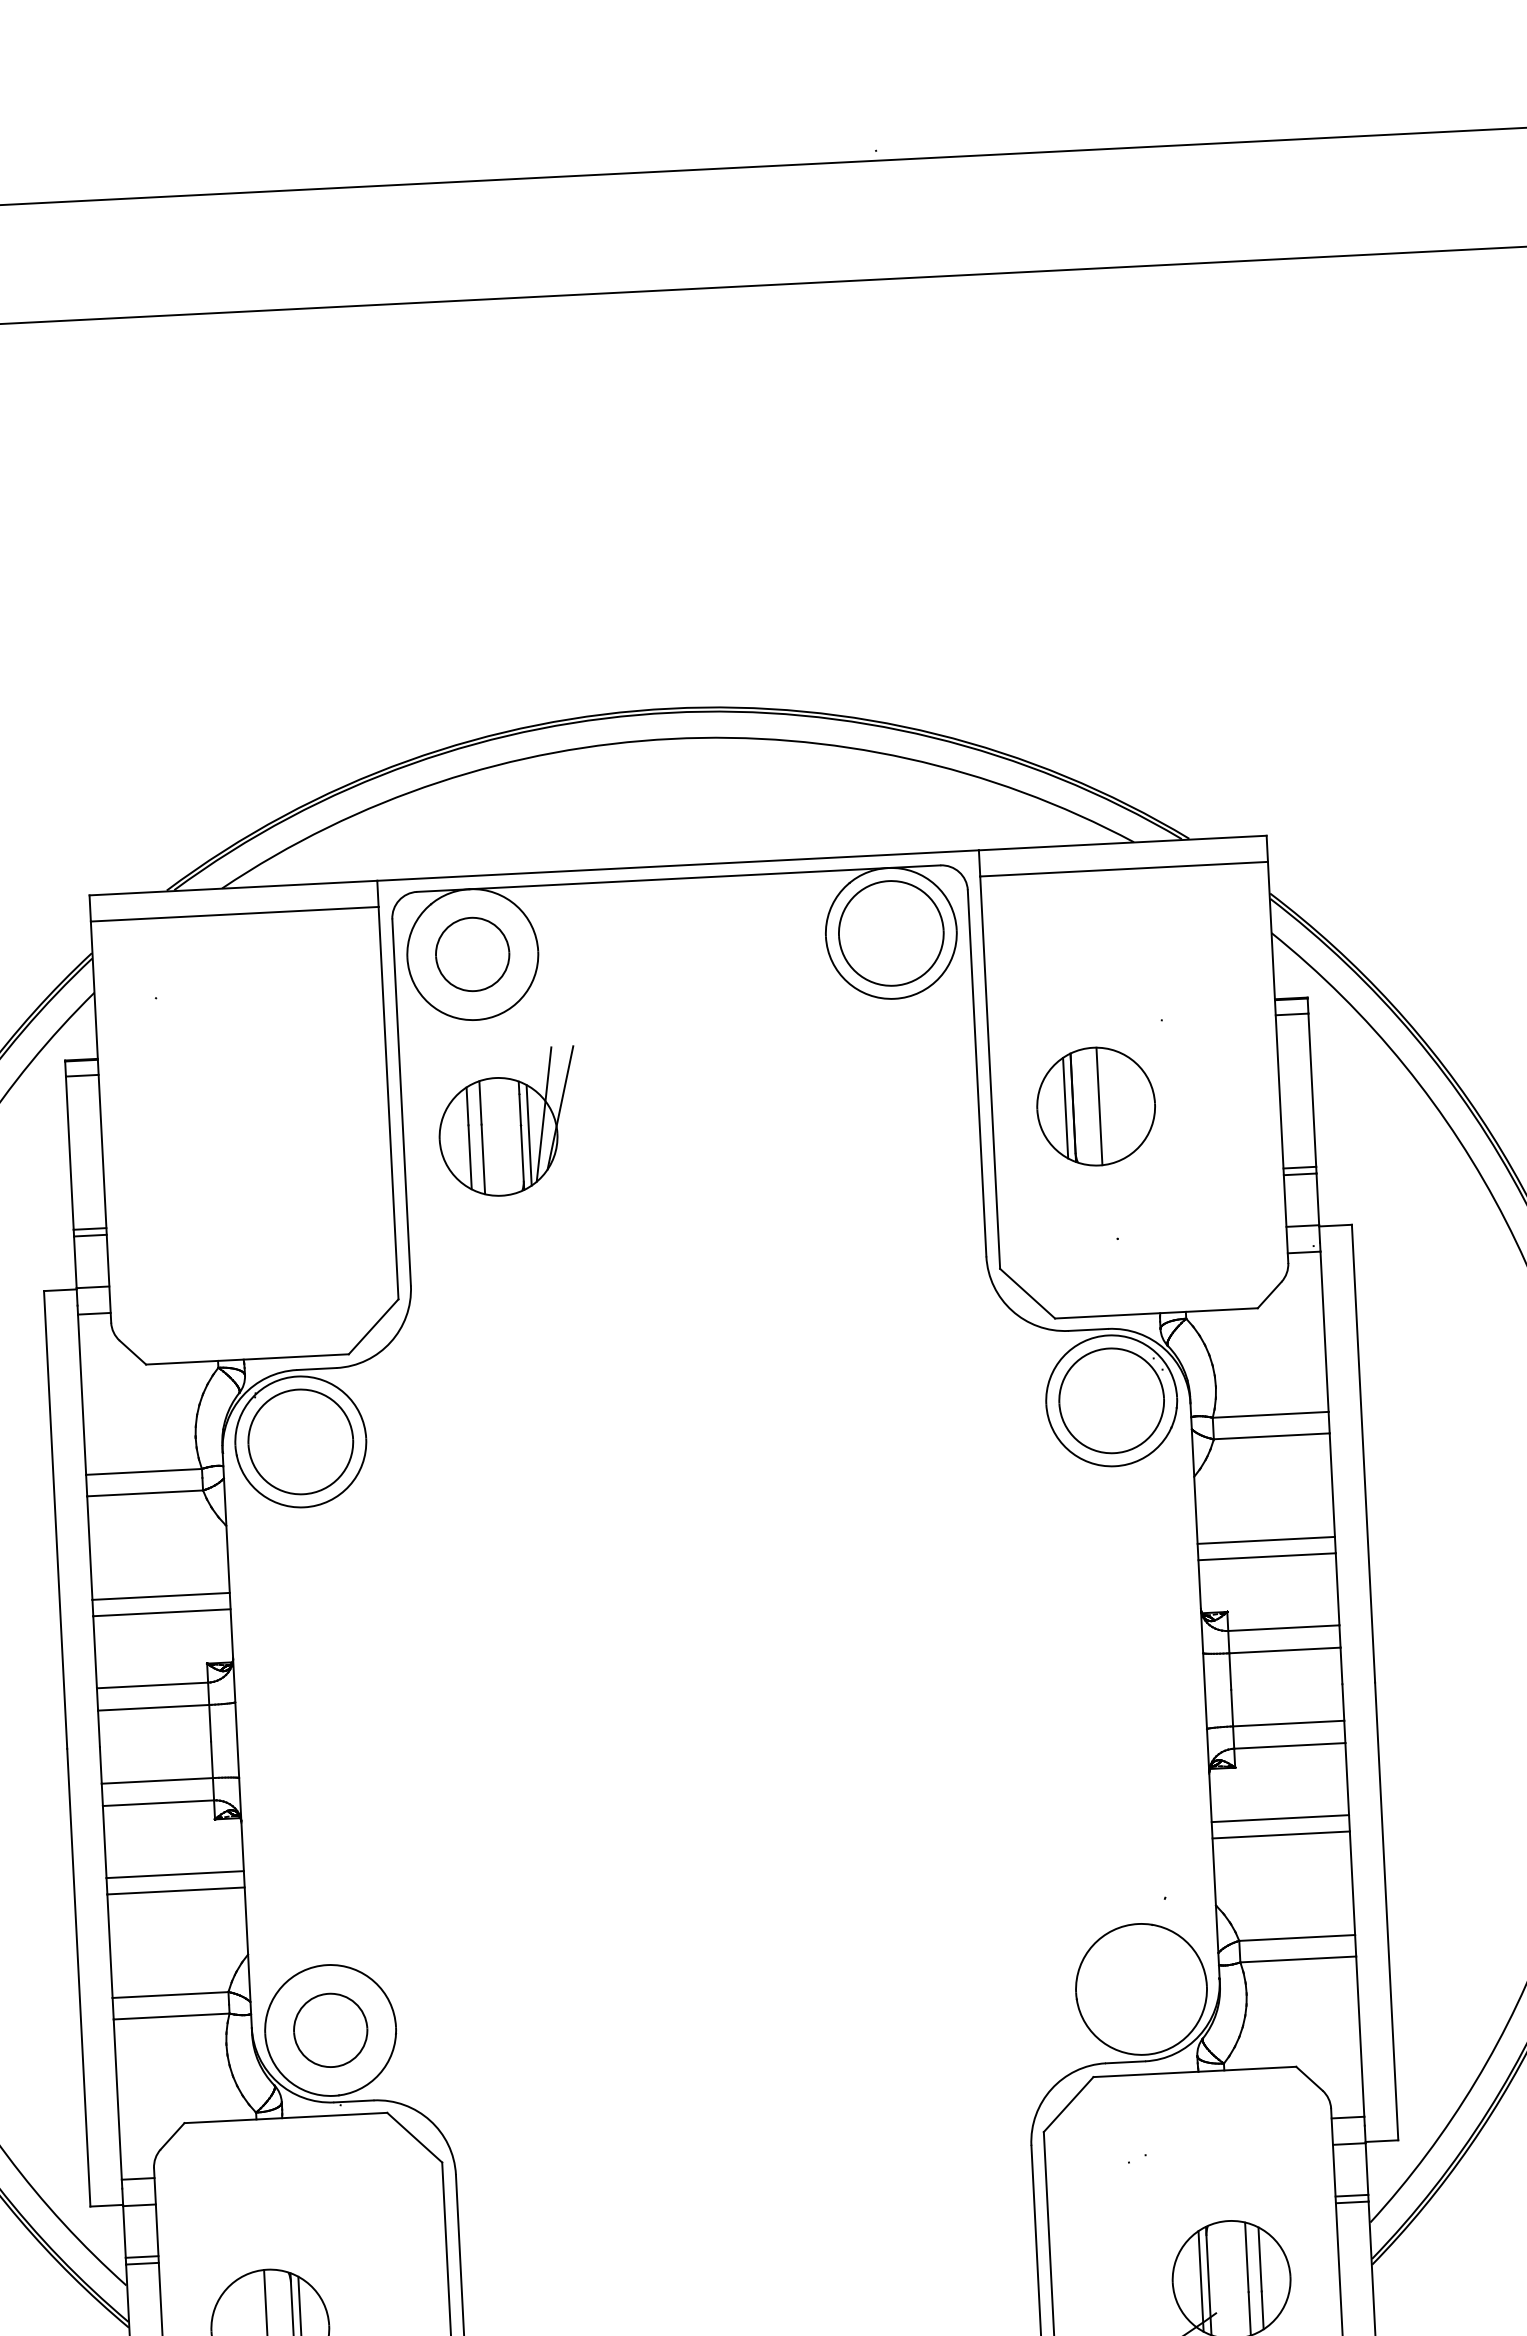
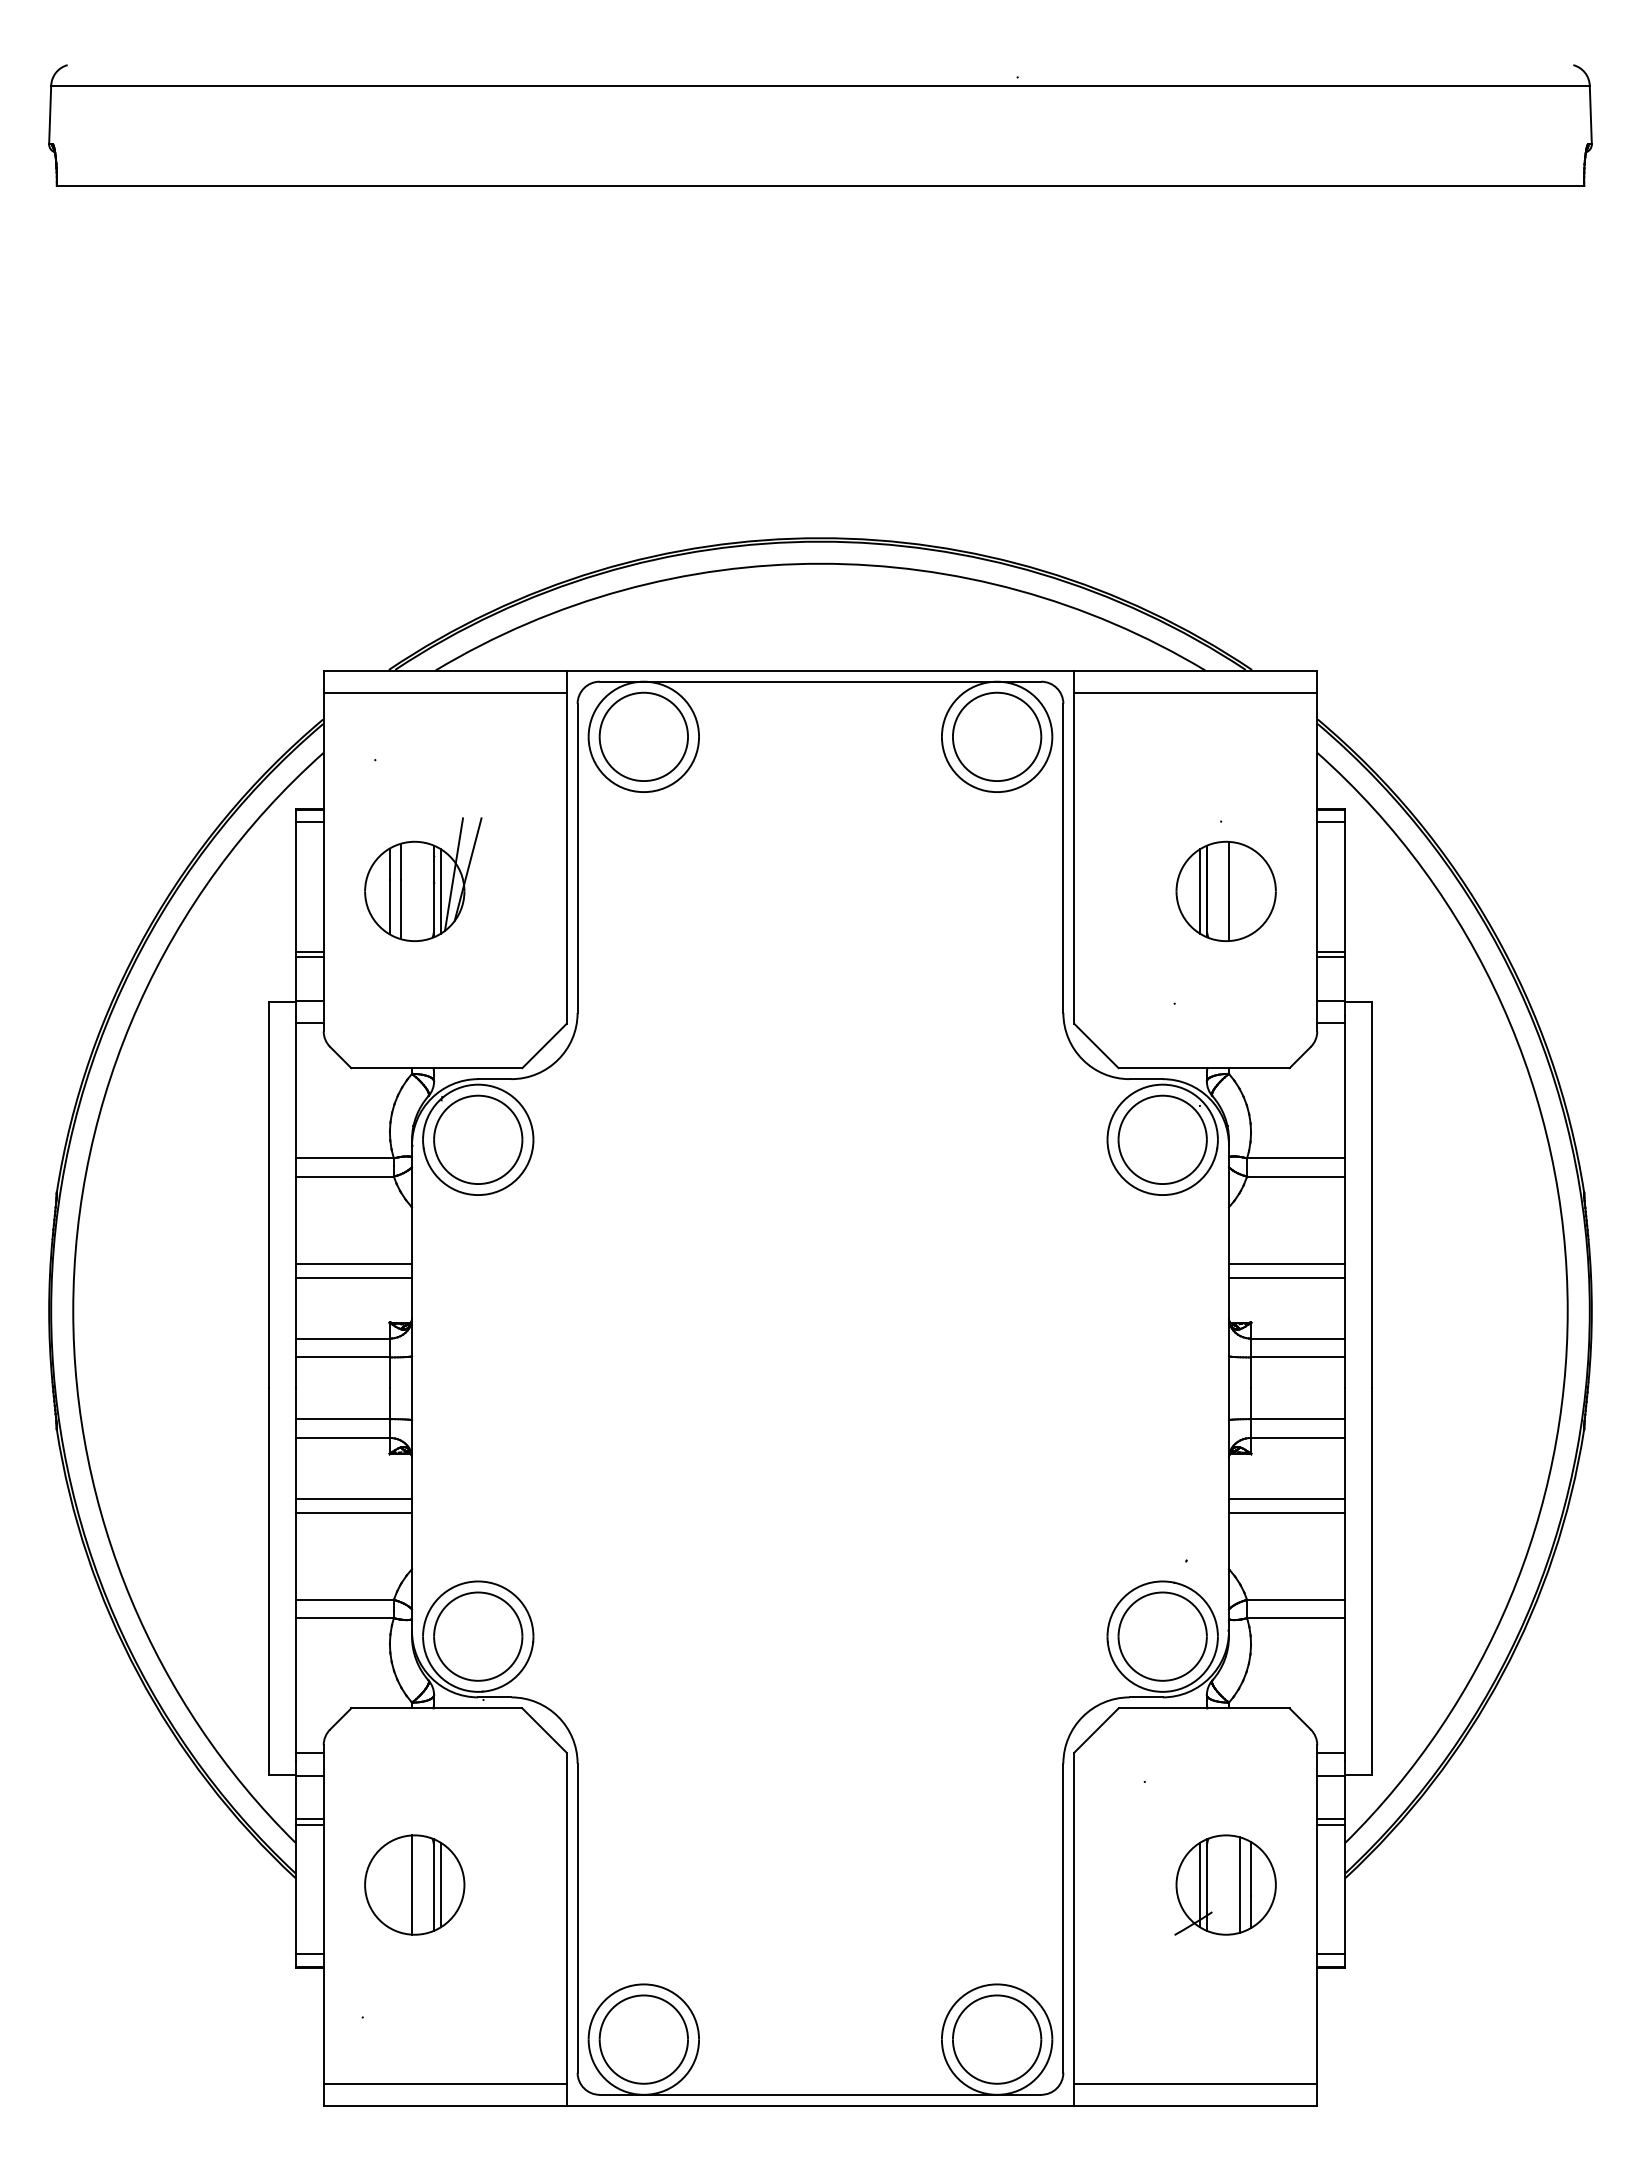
part: (472, 954) -> (643, 736), size x1.43
part: (1095, 1105) -> (1225, 890), moved
part: (508, 1122) -> (423, 879), moved
part: (1141, 1989) -> (1162, 1636), added
part: (330, 2030) -> (478, 1636), size x1.43

